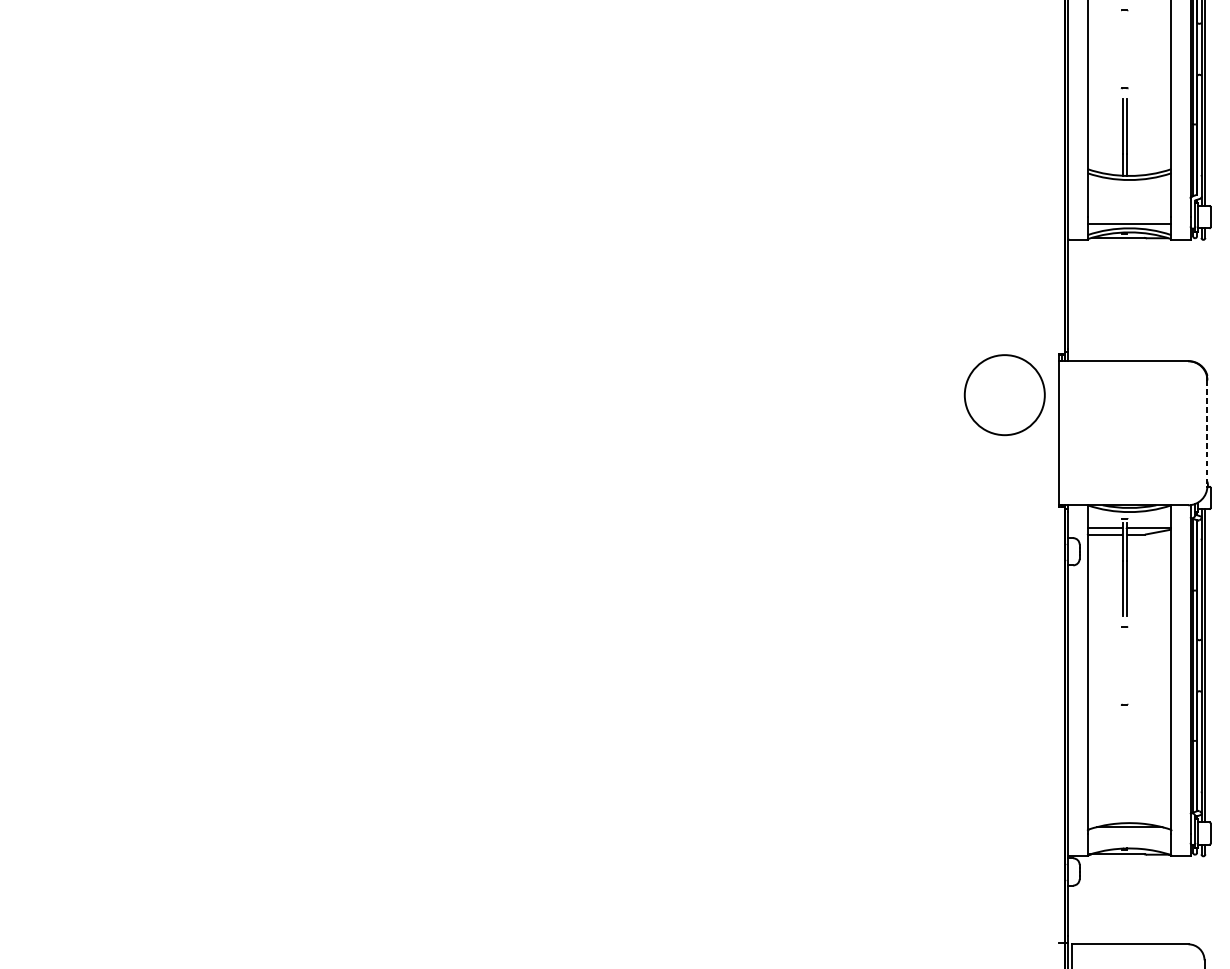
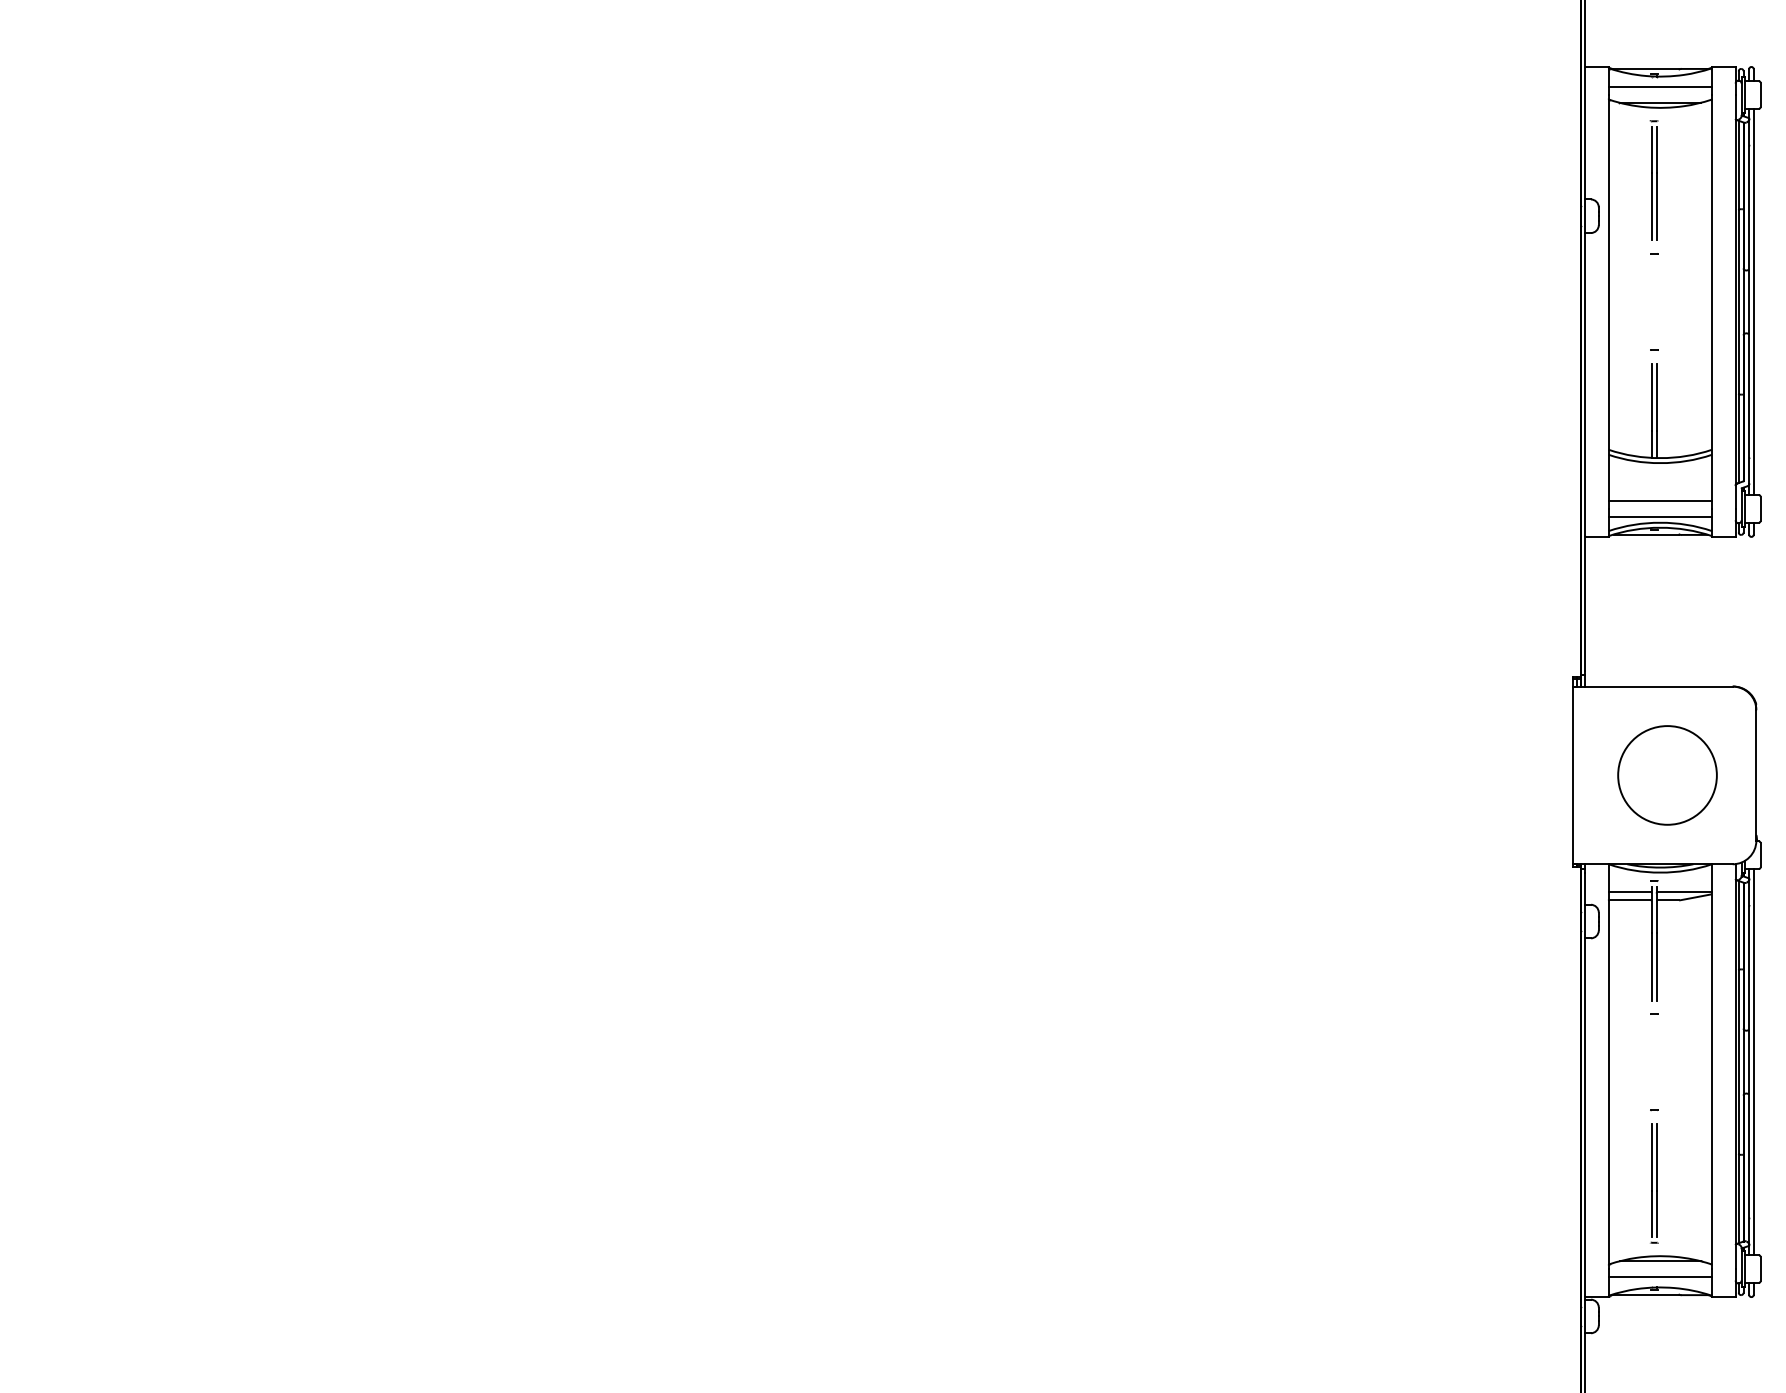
line: (1128, 210) -> (1659, 500), added
circle: (1004, 395) -> (1667, 775), moved
line: (1207, 433) -> (1756, 775), dashed -> solid
part: (1124, 764) -> (1654, 1183), added
line: (1128, 839) -> (1659, 1276), added

